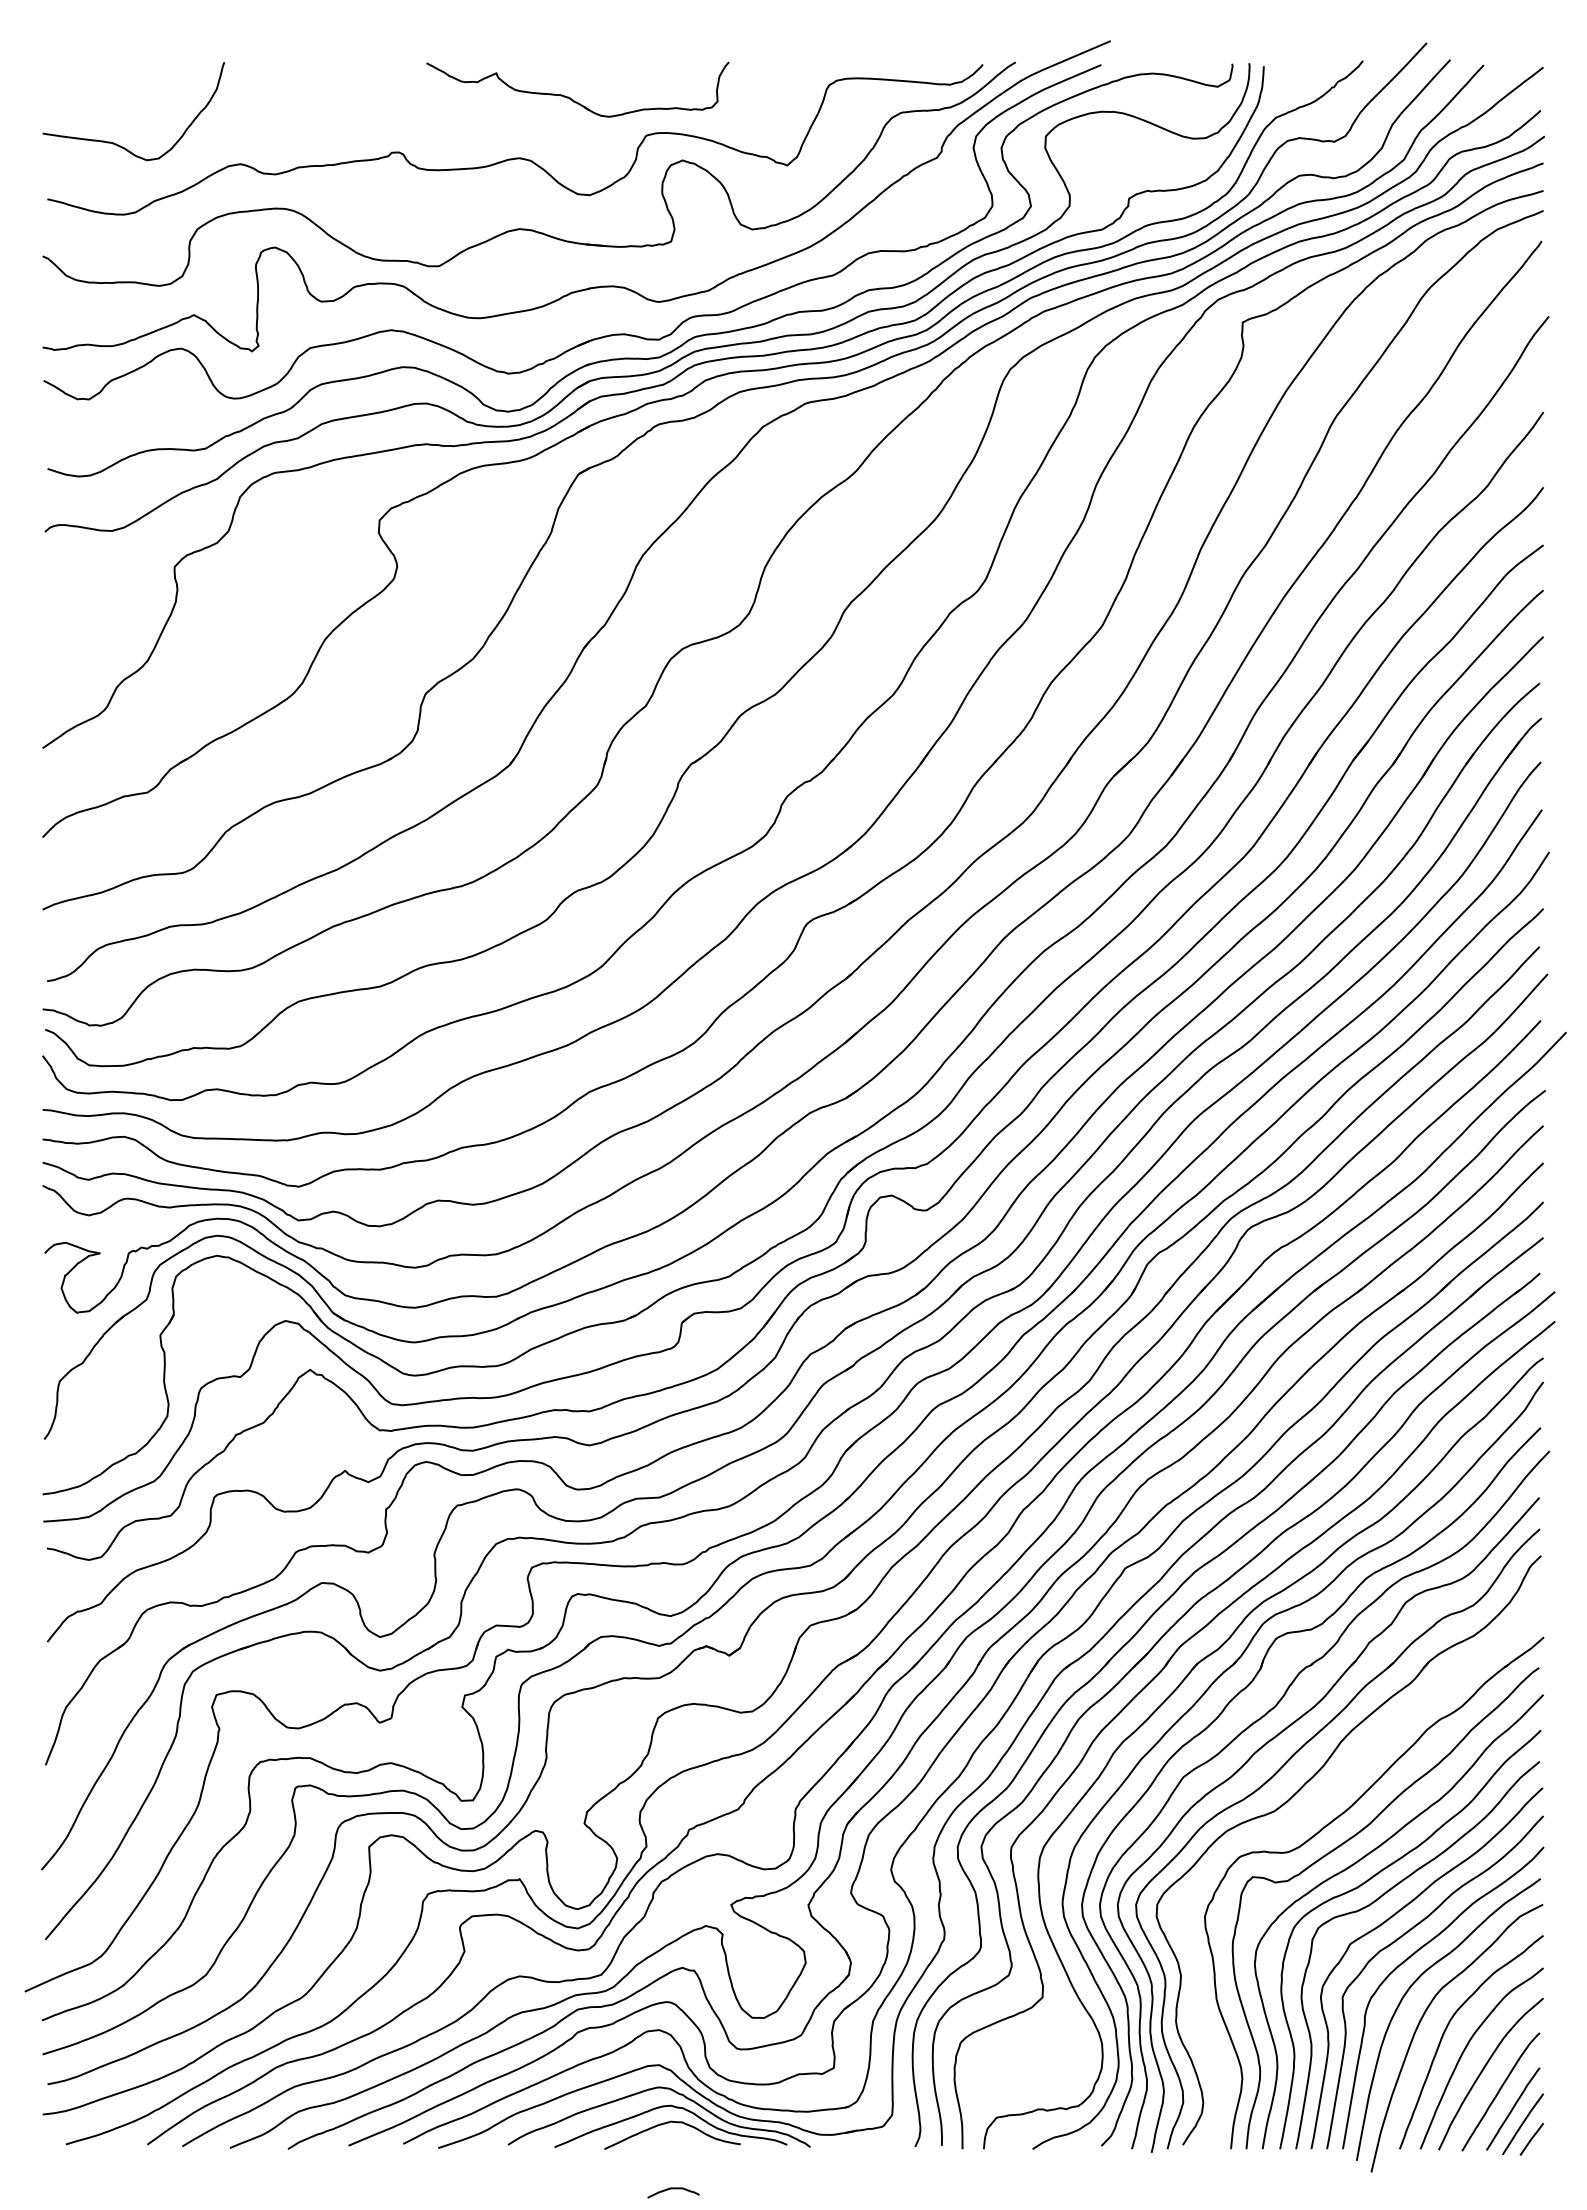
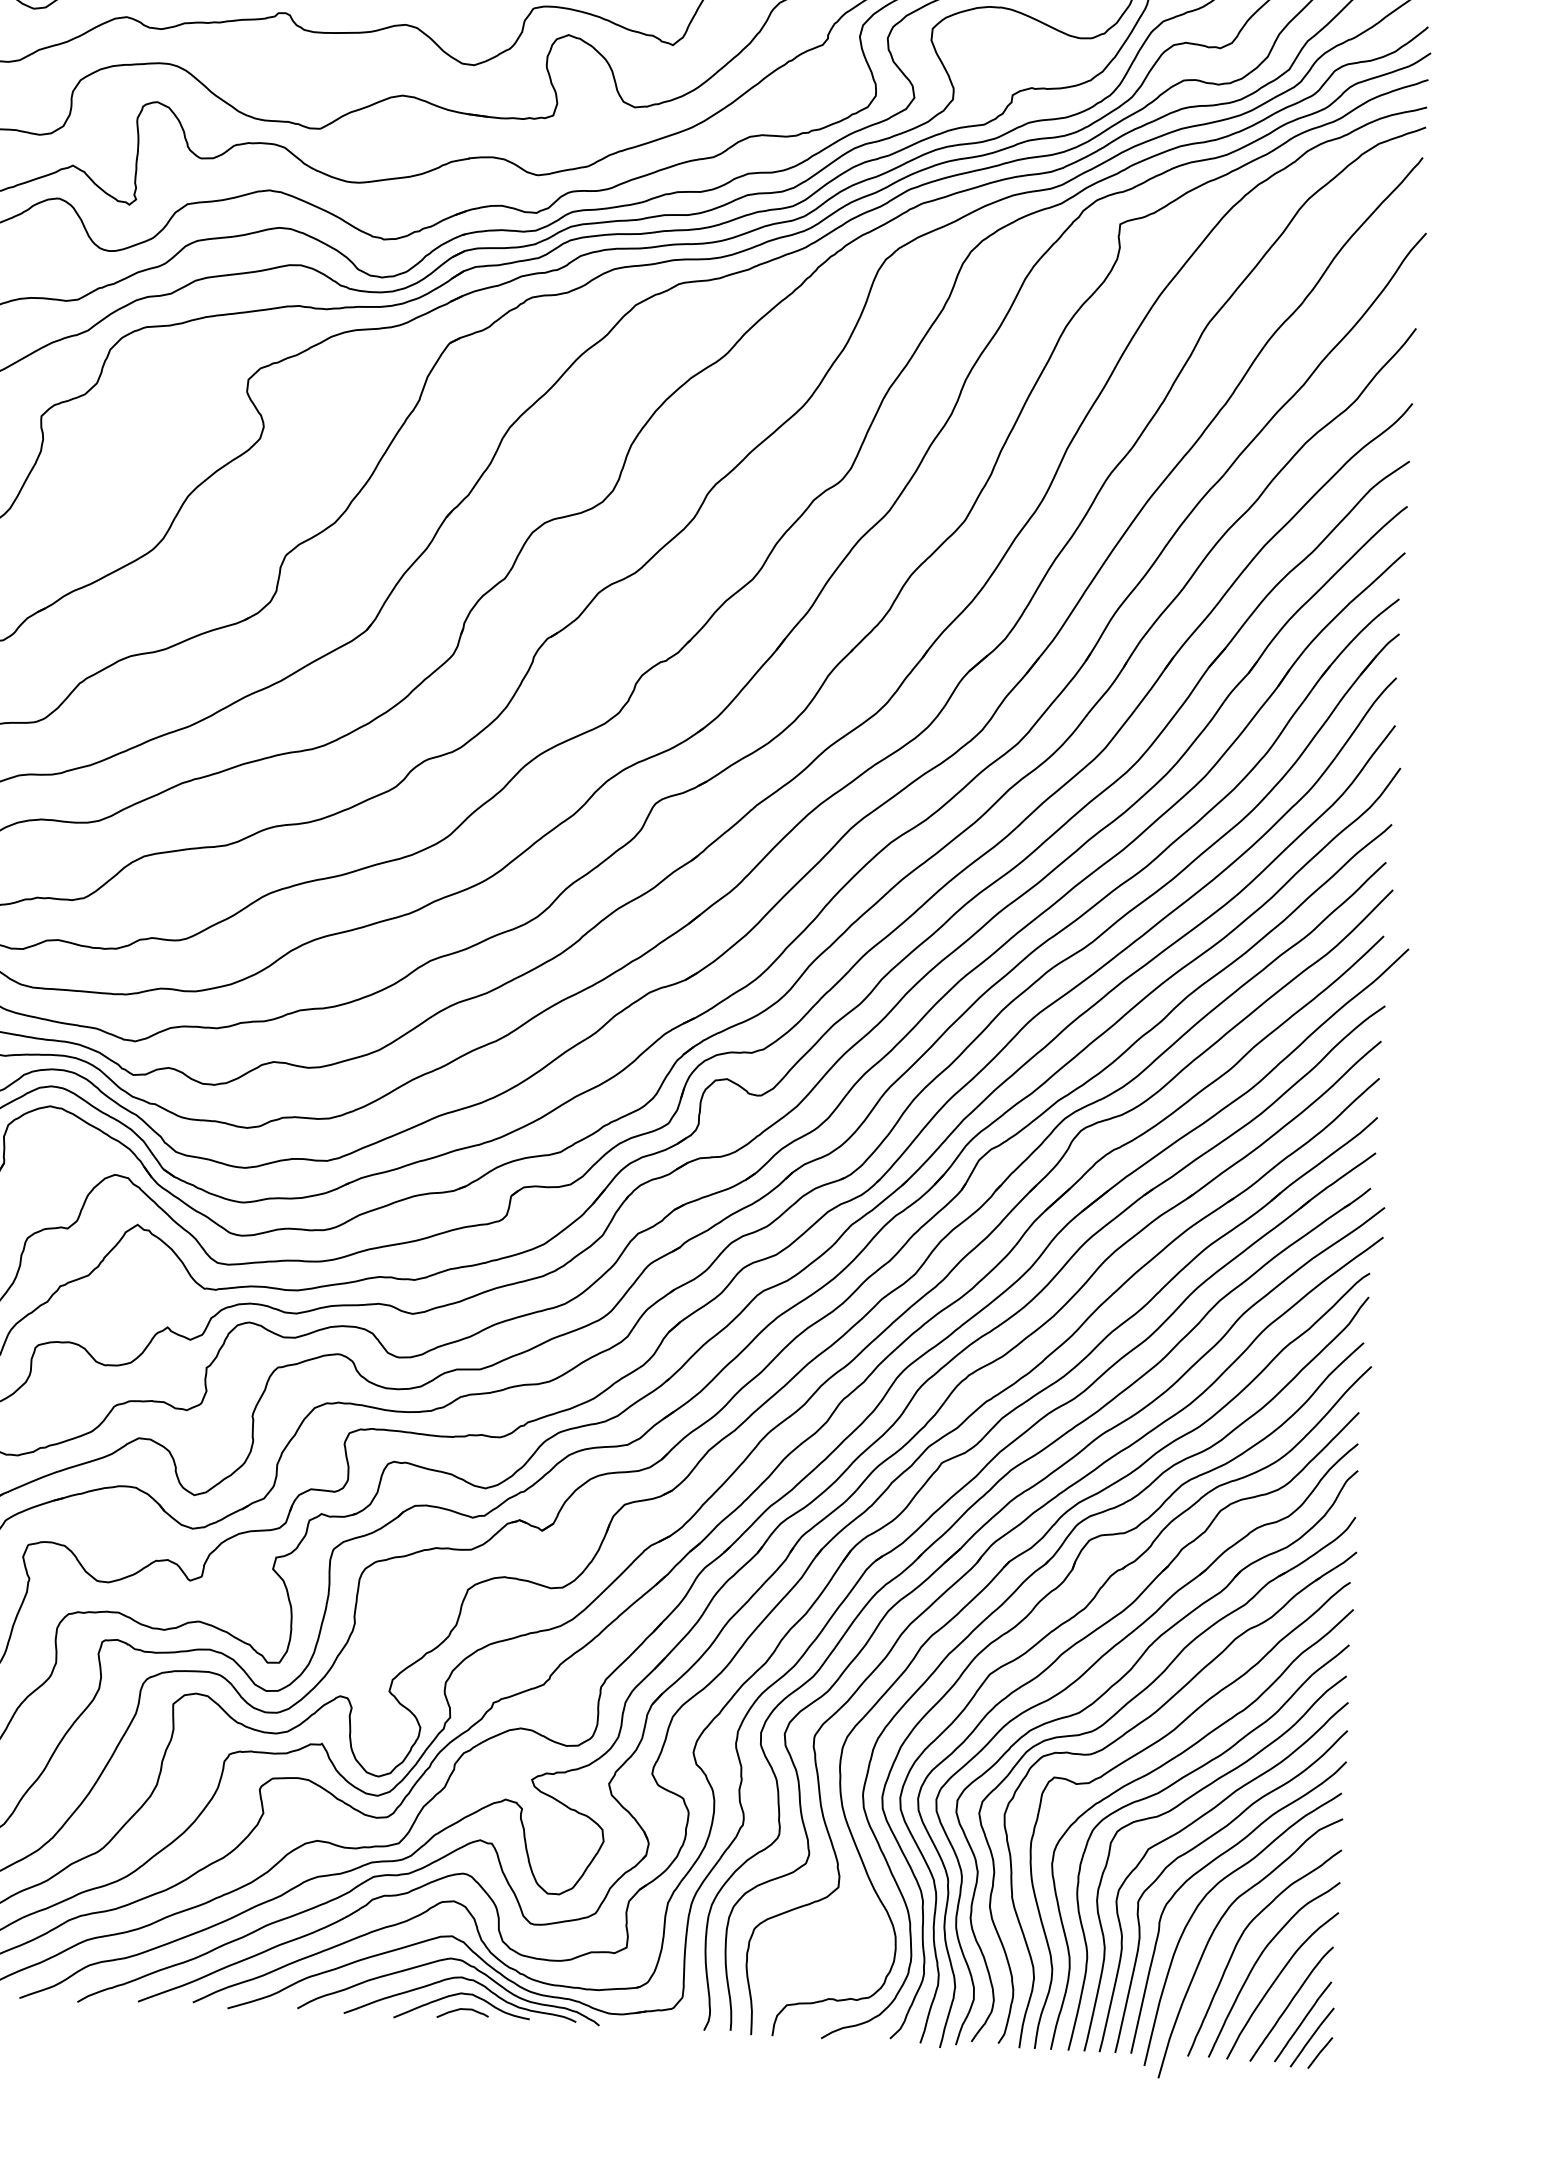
part: (1304, 1818) -> (1108, 1721), added
curve: (673, 2189) -> (462, 2010), moved

